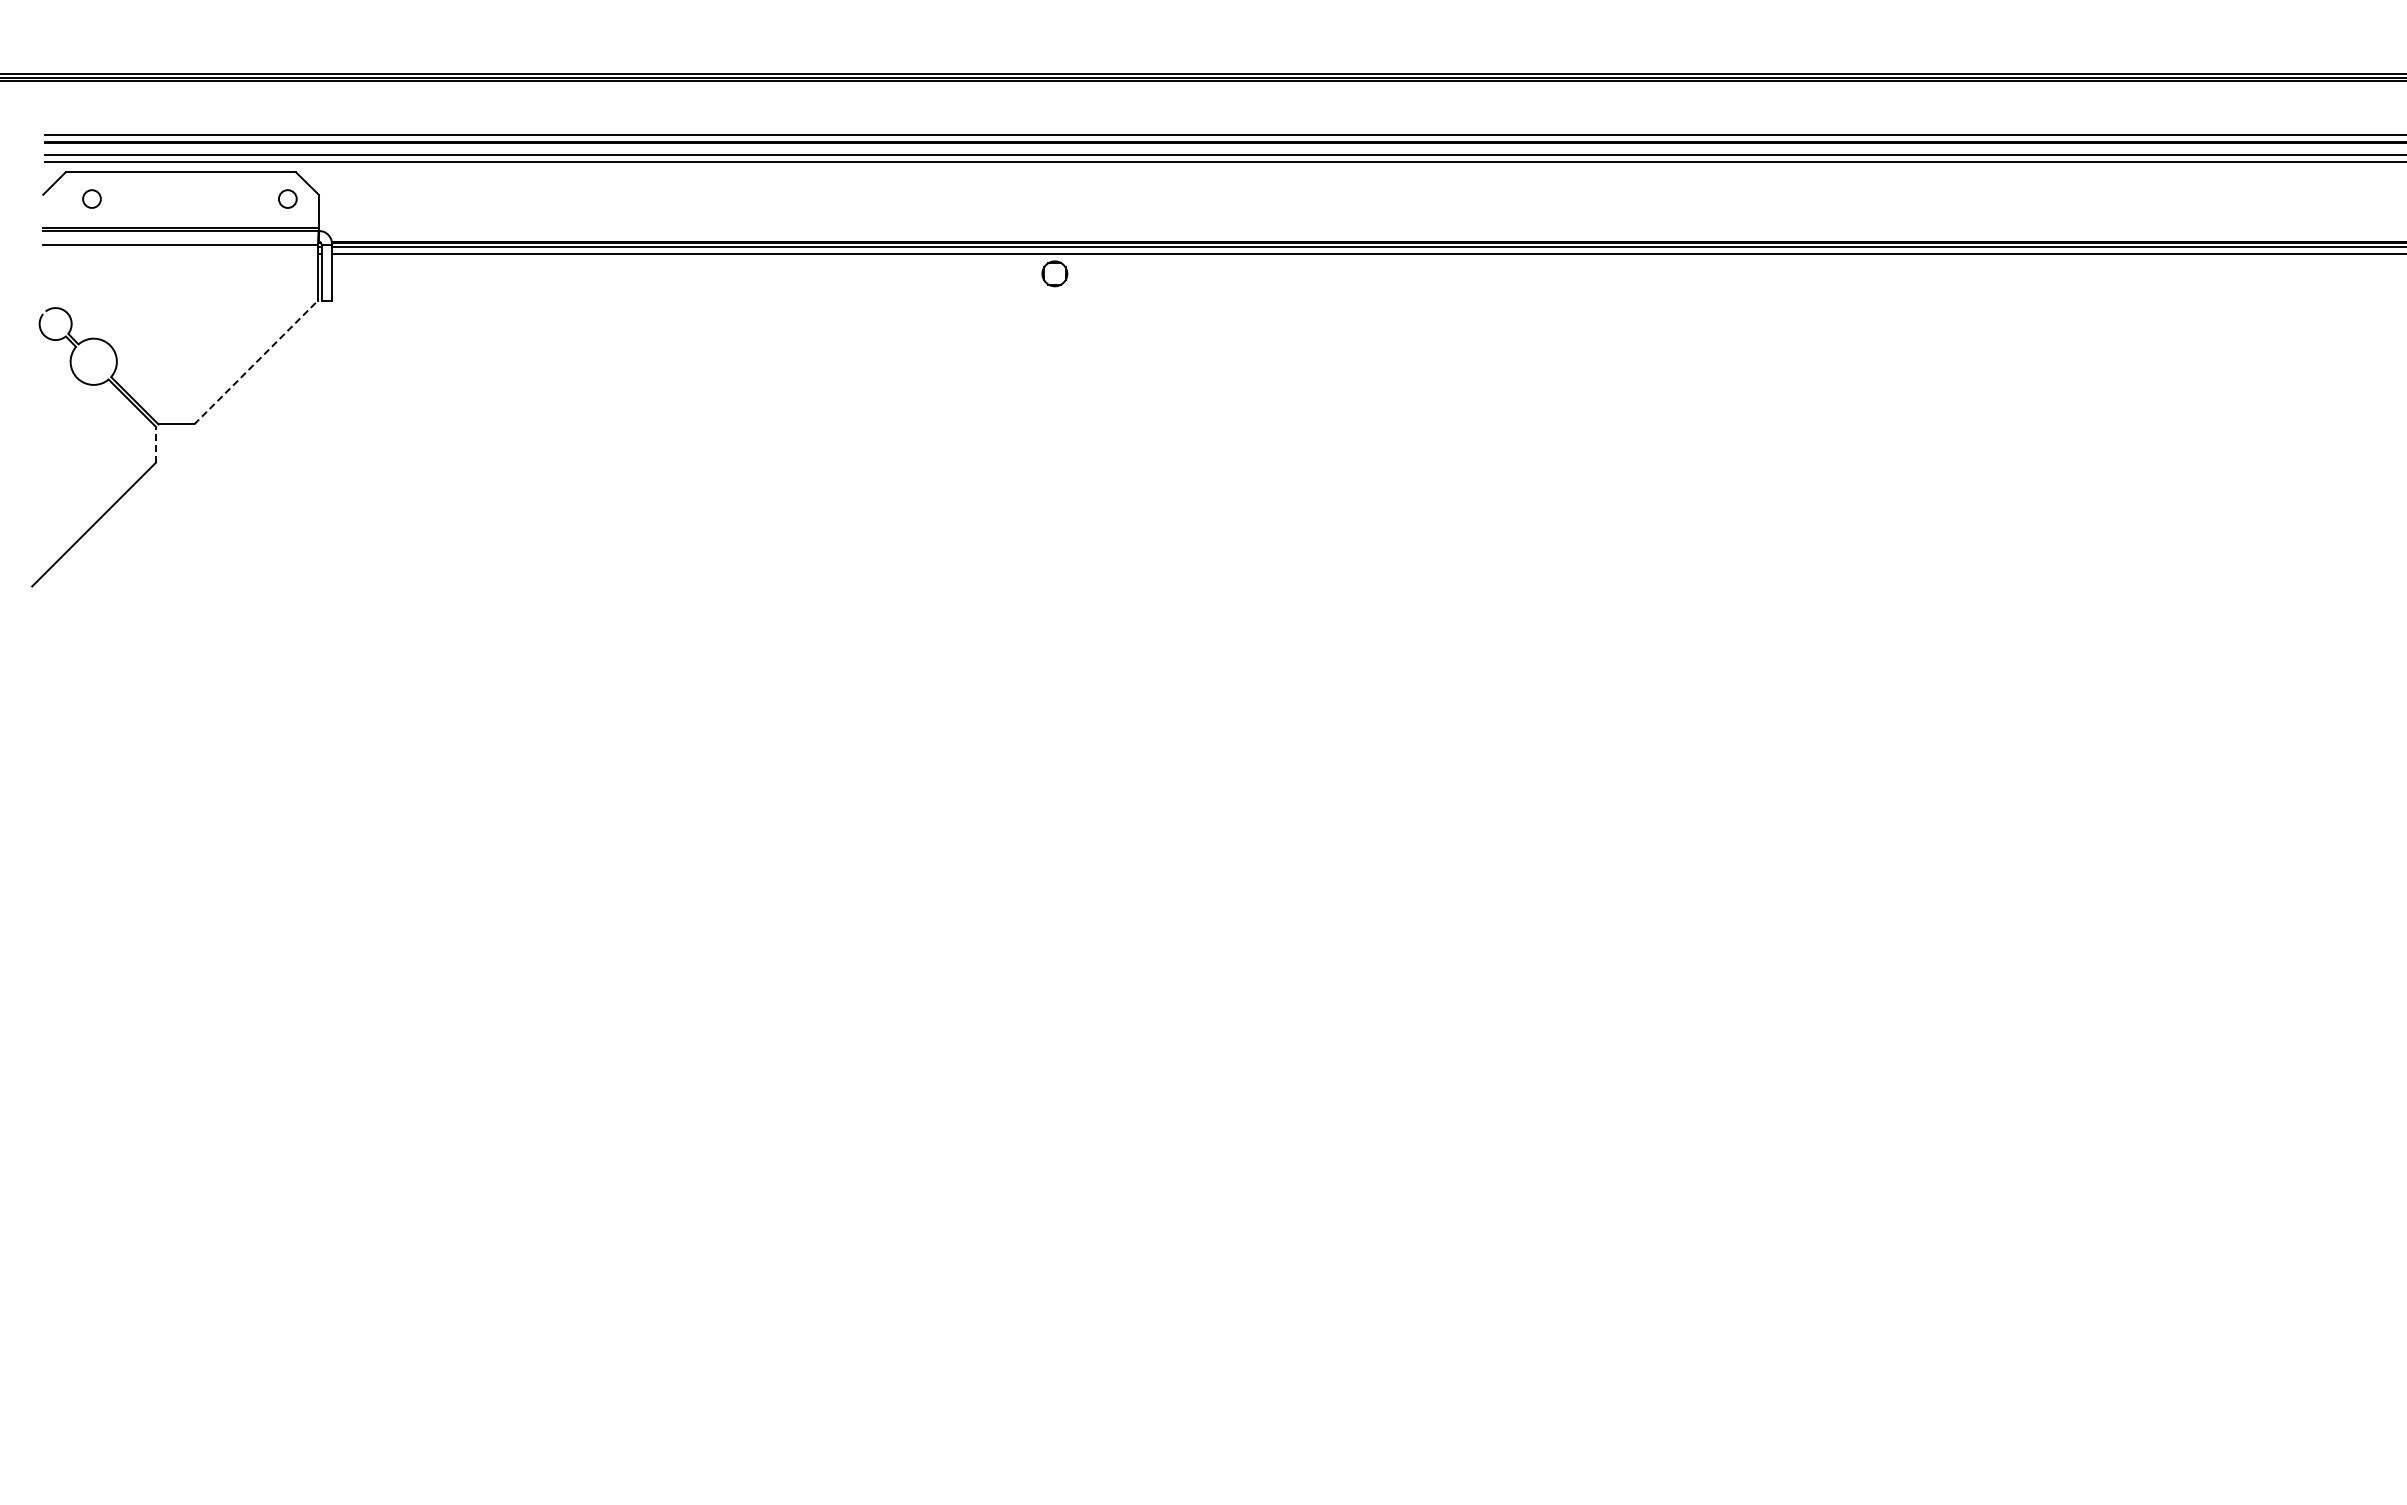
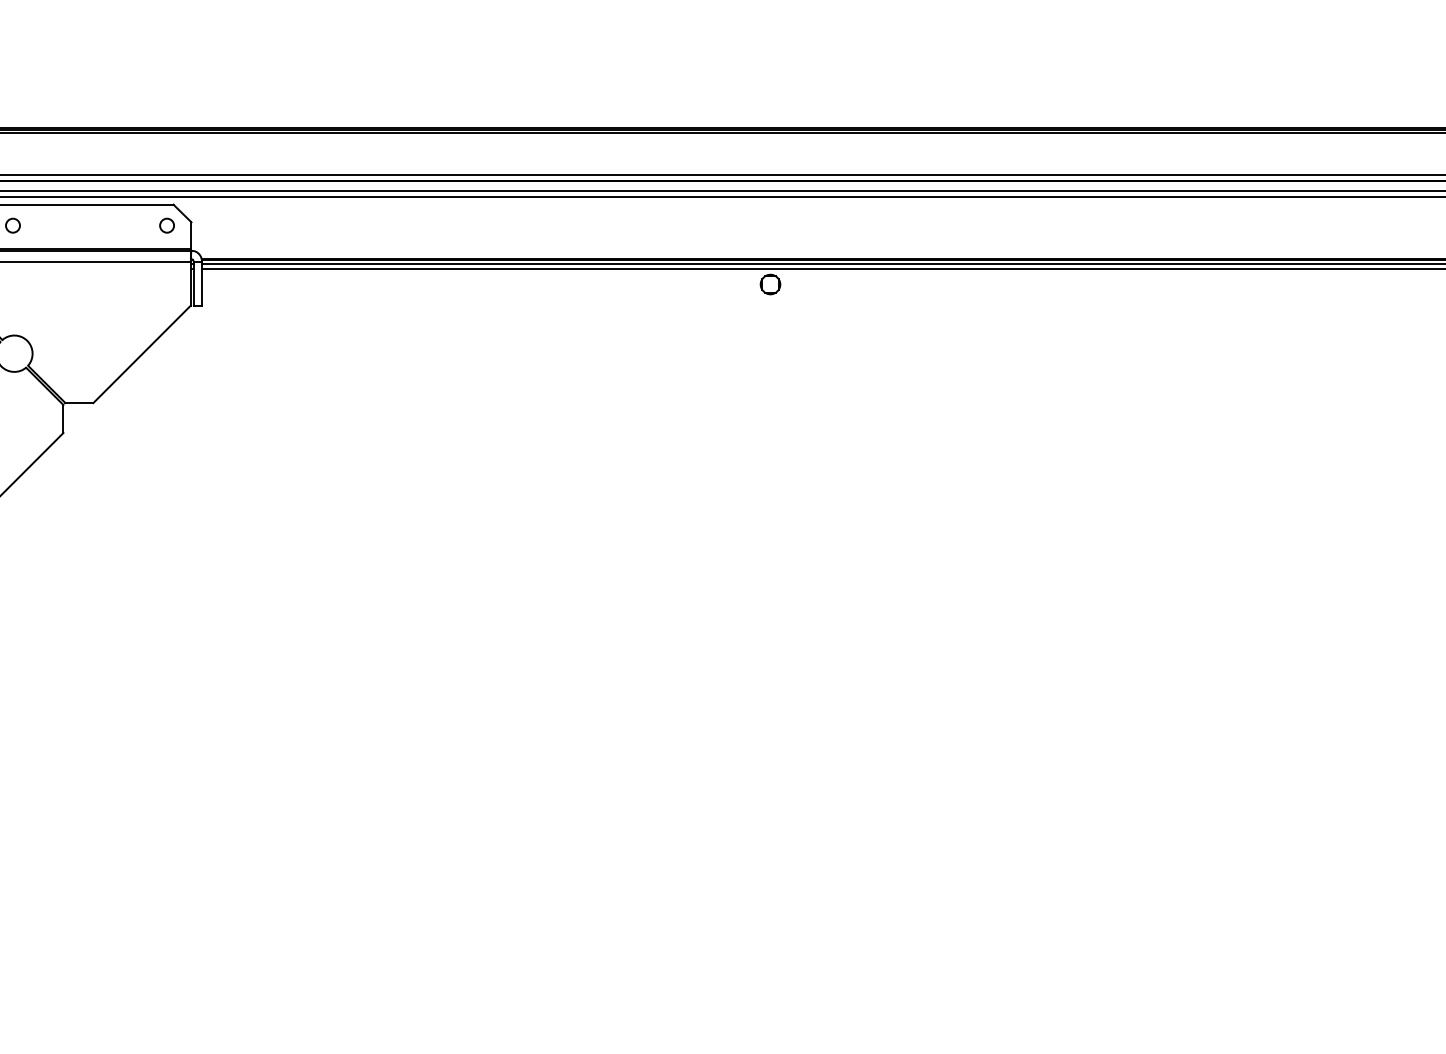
line: (256, 362) -> (142, 354), dashed -> solid
line: (156, 444) -> (63, 418), dashed -> solid

